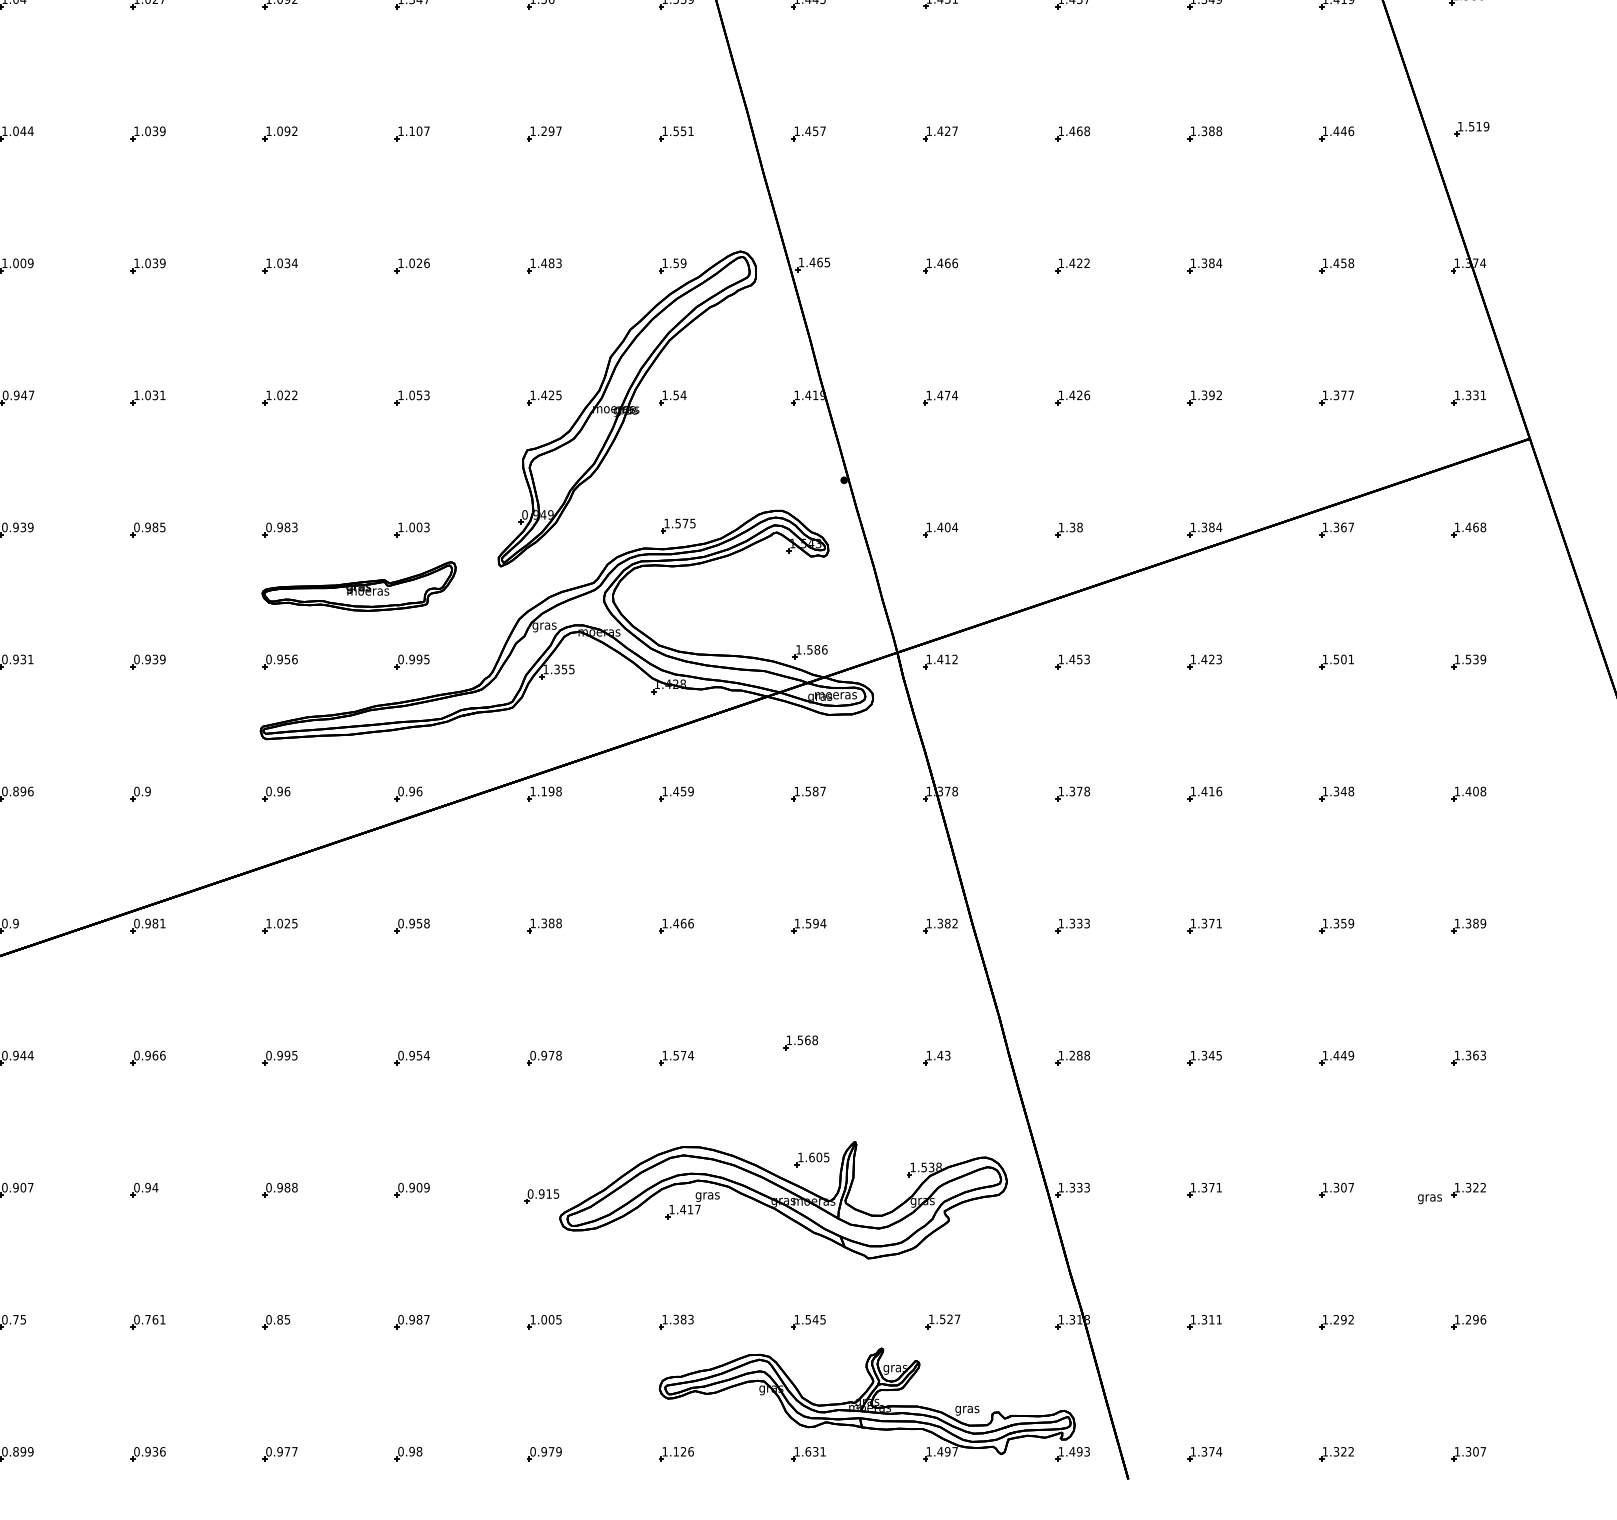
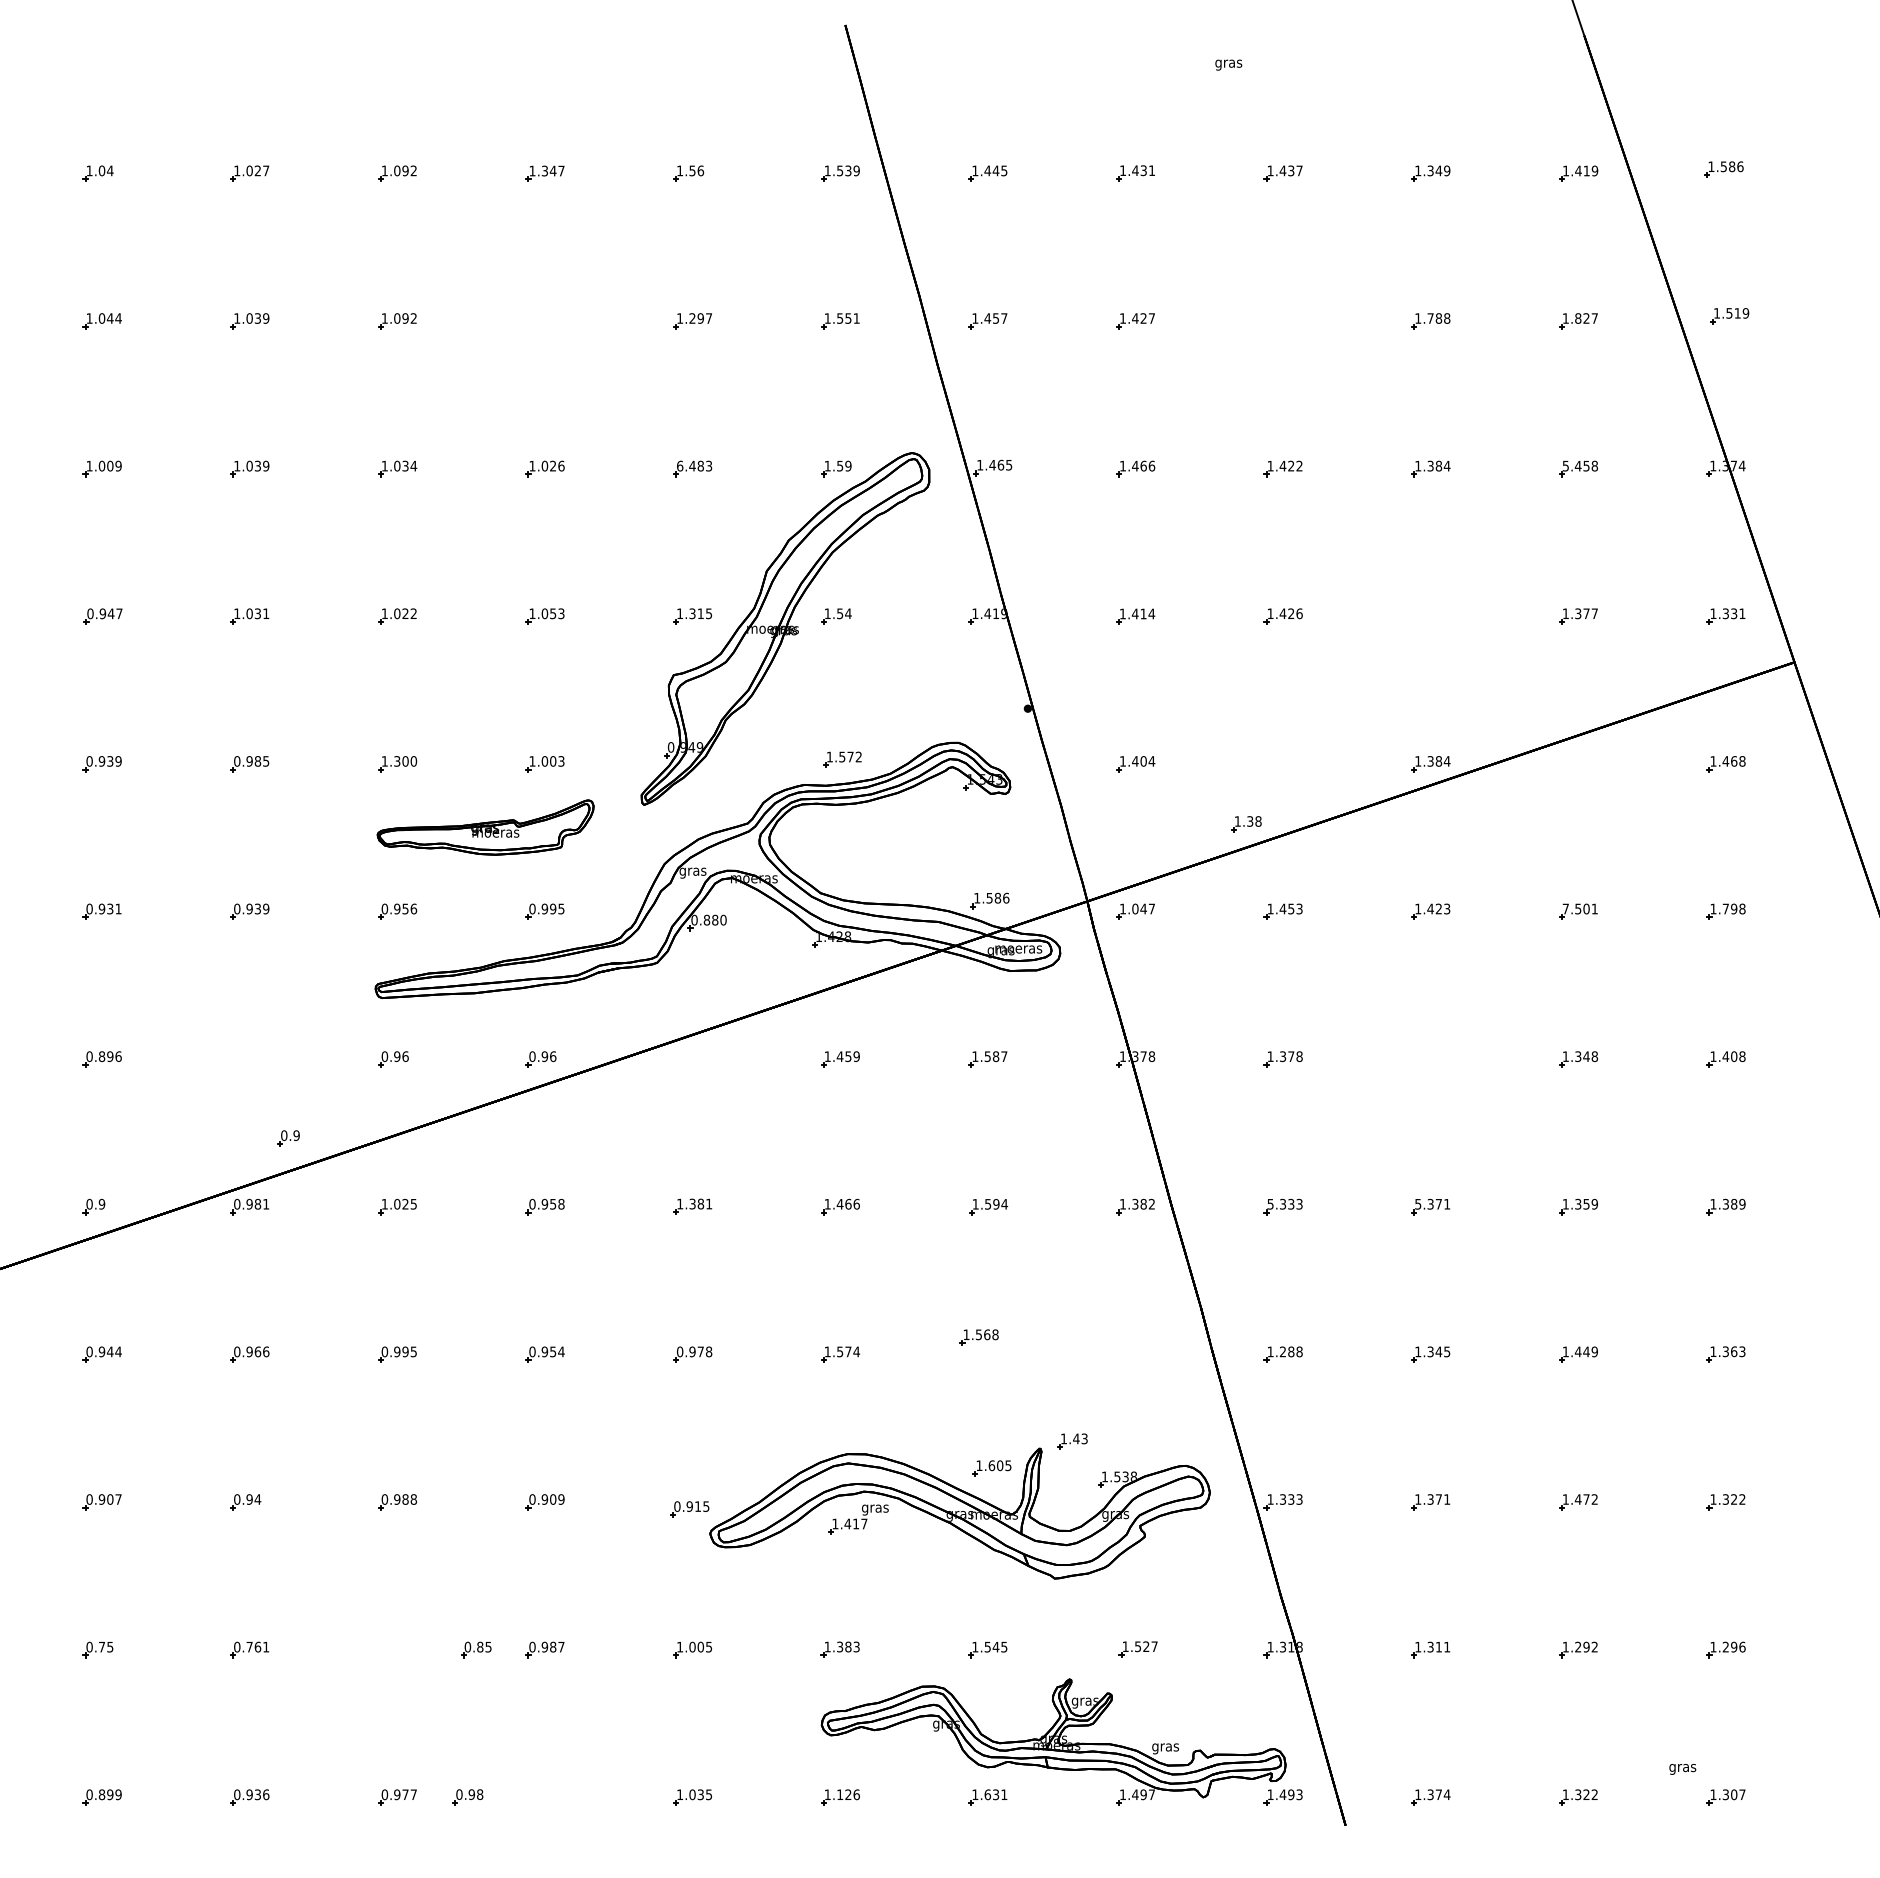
text: (1204, 131) -> (1430, 318), 1.388 -> 1.788
text: (1343, 131) -> (1586, 318), 1.446 -> 1.827
part: (411, 133) -> (544, 321), removed
part: (1071, 133) -> (1282, 321), removed
text: (533, 262) -> (680, 465), 1.483 -> 6.483
text: (1325, 262) -> (1565, 465), 1.458 -> 5.458
text: (547, 395) -> (696, 613), 1.425 -> 1.315
text: (947, 395) -> (1143, 613), 1.474 -> 1.414
part: (1204, 397) -> (1430, 616), removed
text: (692, 523) -> (858, 756), 1.575 -> 1.572
text: (282, 527) -> (399, 761), 0.983 -> 1.300
part: (1069, 530) -> (1246, 824), moved
part: (1336, 530) -> (1578, 764), removed
text: (947, 659) -> (1143, 908), 1.412 -> 1.047
text: (1325, 659) -> (1565, 908), 1.501 -> 7.501
text: (1475, 659) -> (1733, 908), 1.539 -> 1.798
text: (558, 668) -> (708, 919), 1.355 -> 0.880
part: (140, 794) -> (288, 1138), moved
part: (544, 794) -> (692, 1059), removed
part: (1204, 794) -> (1430, 1059), removed
text: (559, 922) -> (709, 1203), 1.388 -> 1.381
text: (1061, 923) -> (1270, 1204), 1.333 -> 5.333
text: (1193, 923) -> (1418, 1204), 1.371 -> 5.371
part: (936, 1057) -> (1072, 1441), moved
text: (1342, 1187) -> (1585, 1499), 1.307 -> 1.472
text: (1429, 1199) -> (1682, 1769), moved
part: (276, 1321) -> (476, 1649), moved
text: (545, 1451) -> (694, 1794), 0.979 -> 1.035
part: (408, 1454) -> (467, 1797), moved

